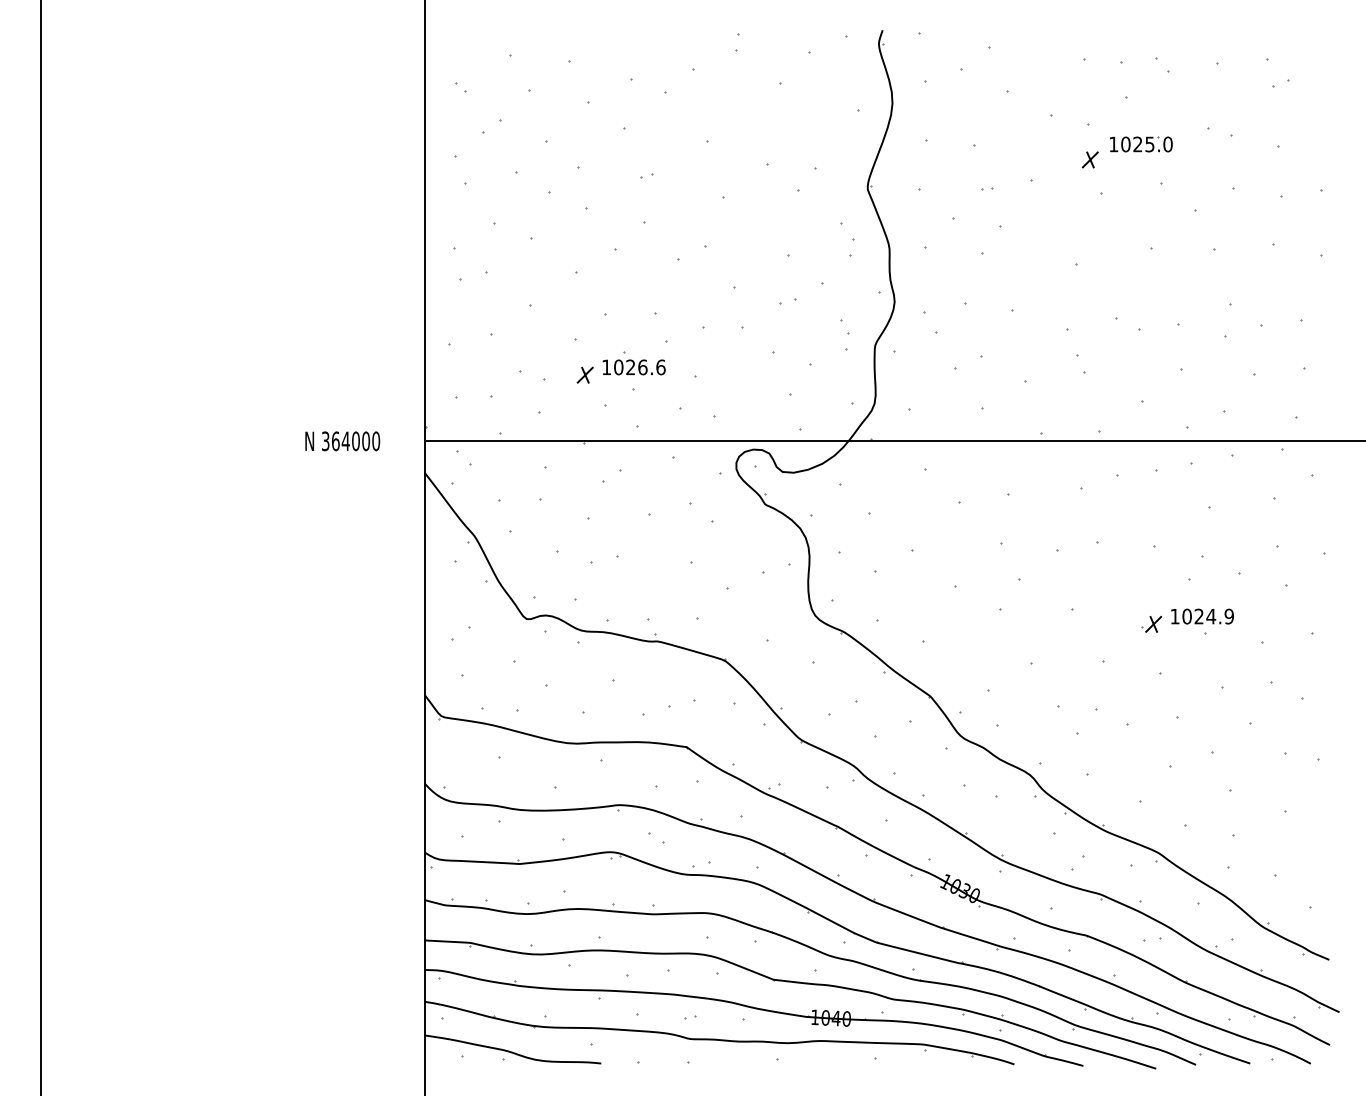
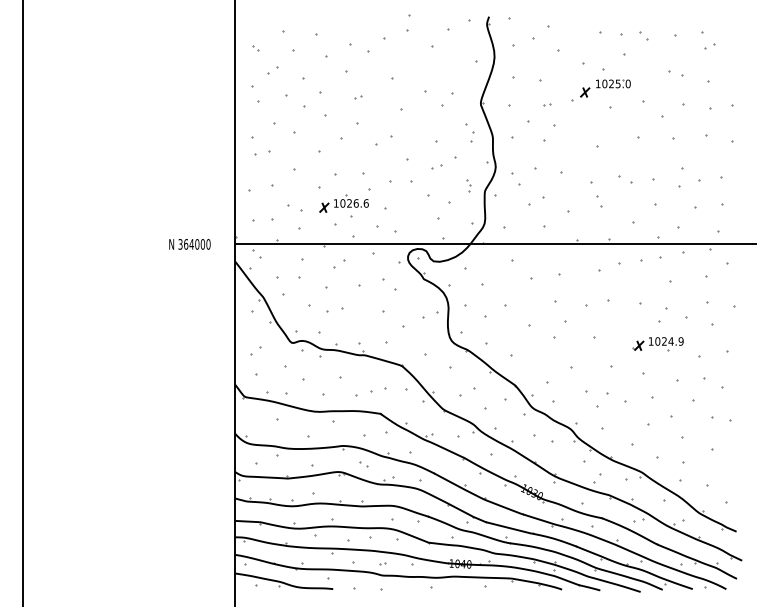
part: (737, 42) -> (408, 23), size x1.6
part: (1127, 152) -> (605, 88), moved
part: (845, 335) -> (468, 185), size x0.7

